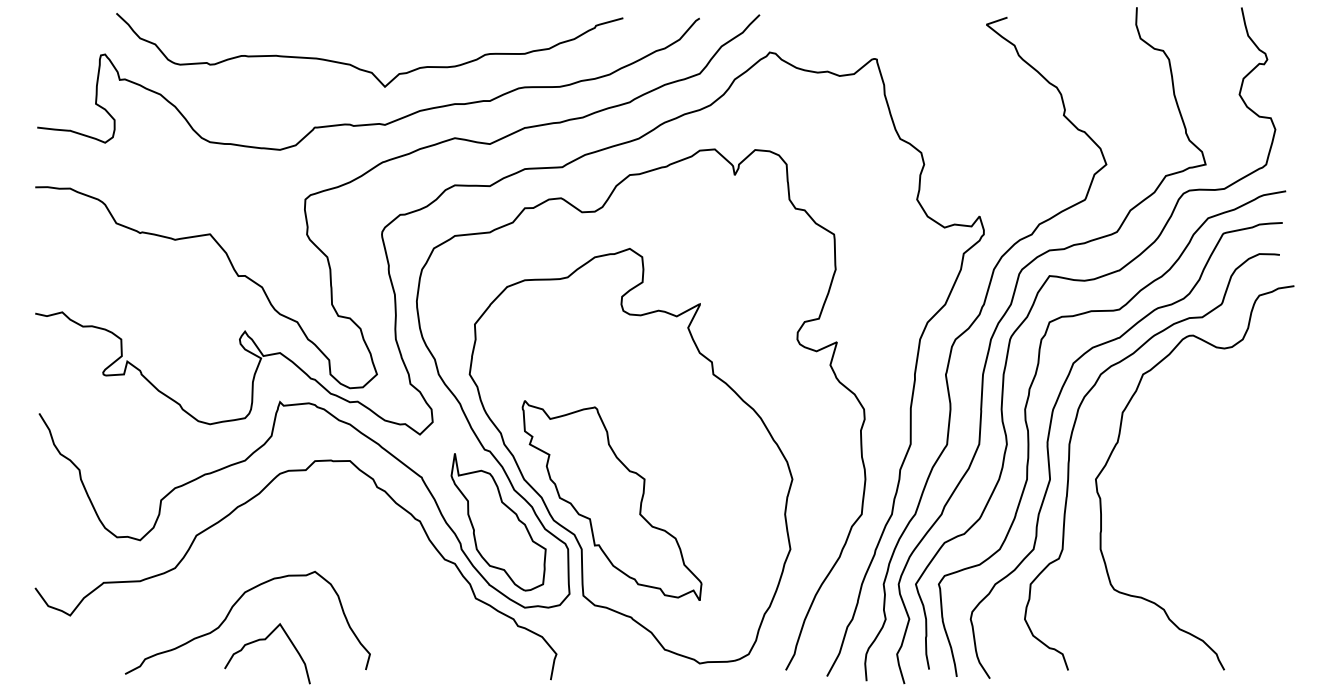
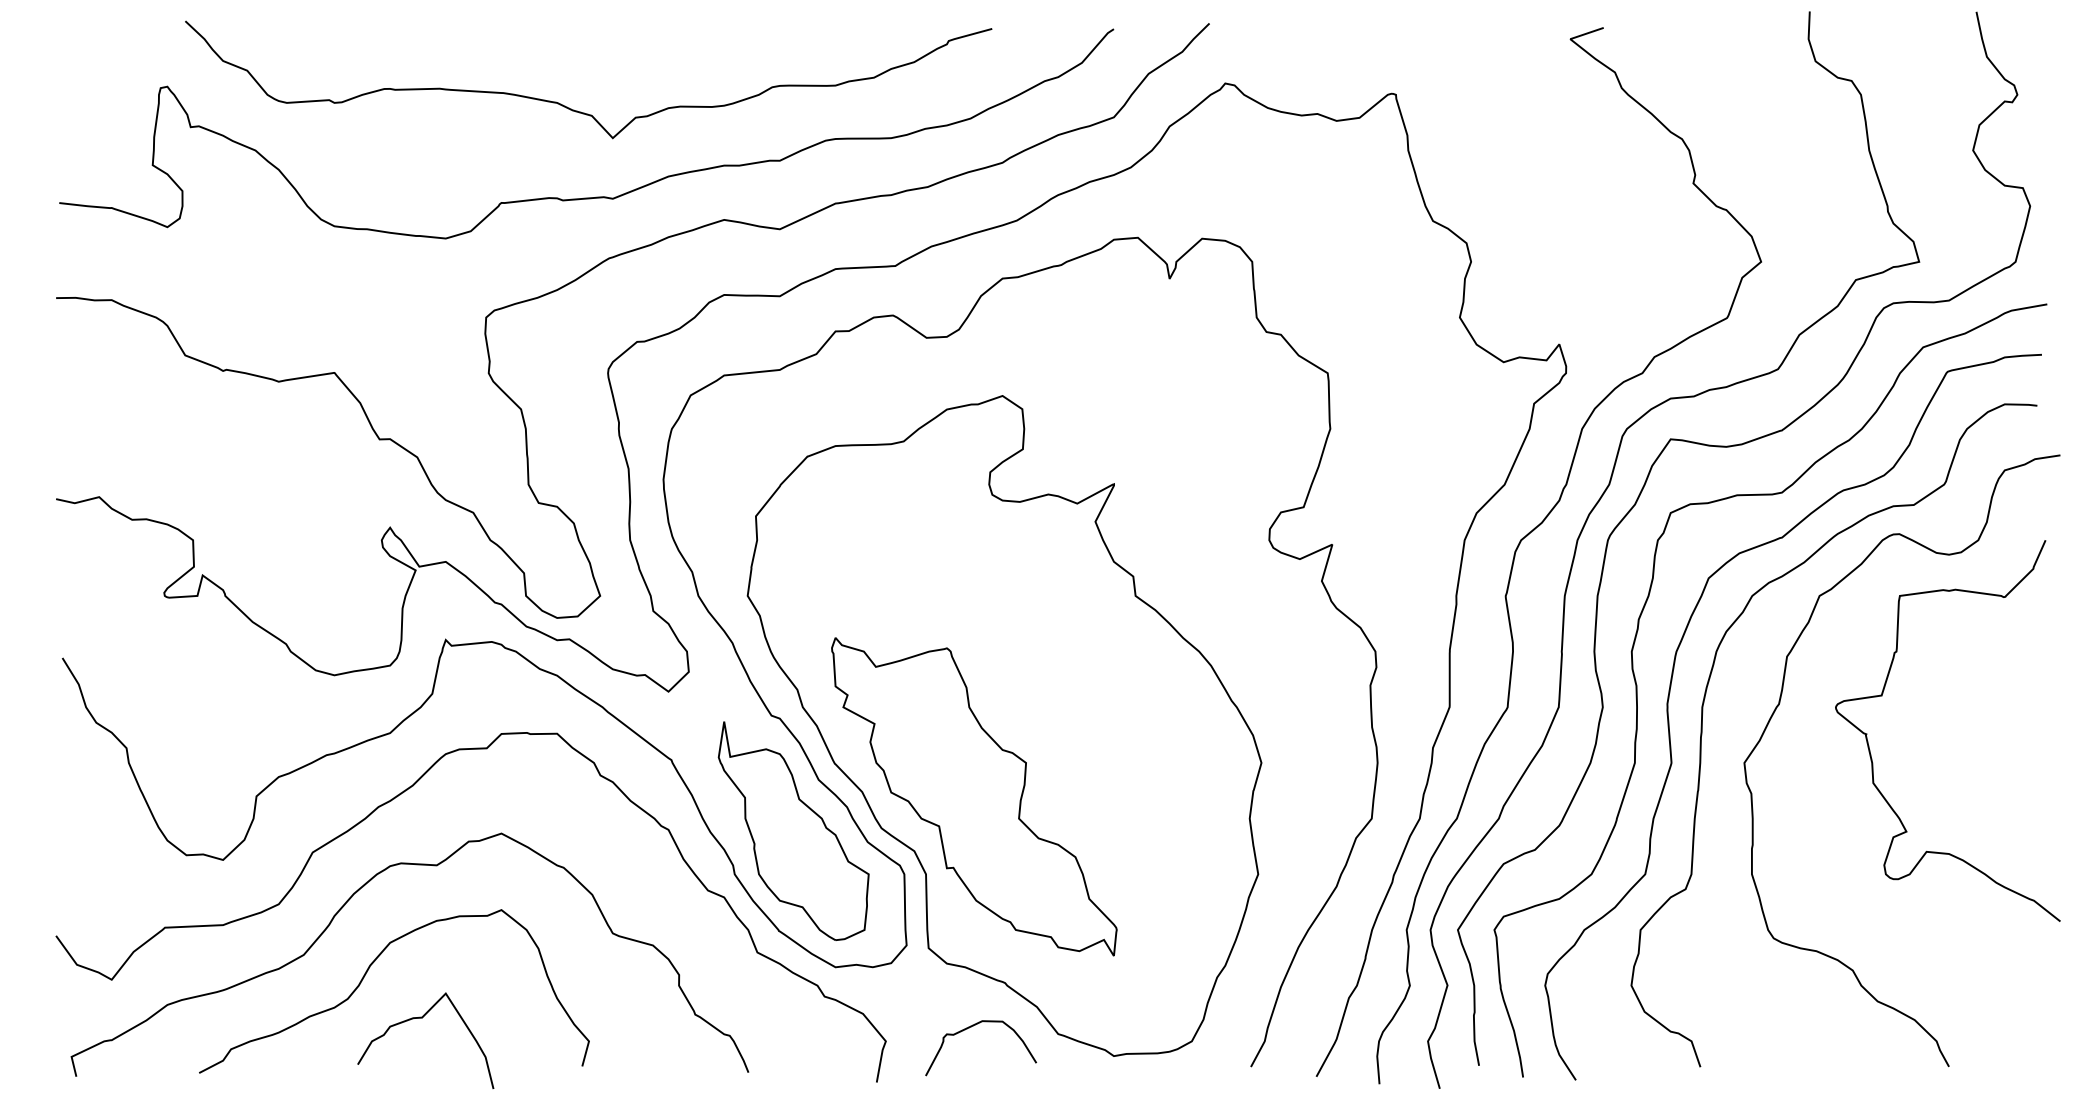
curve: (1183, 436) -> (1883, 694), added
curve: (221, 564) -> (352, 898), added
curve: (609, 646) -> (970, 1029), added

